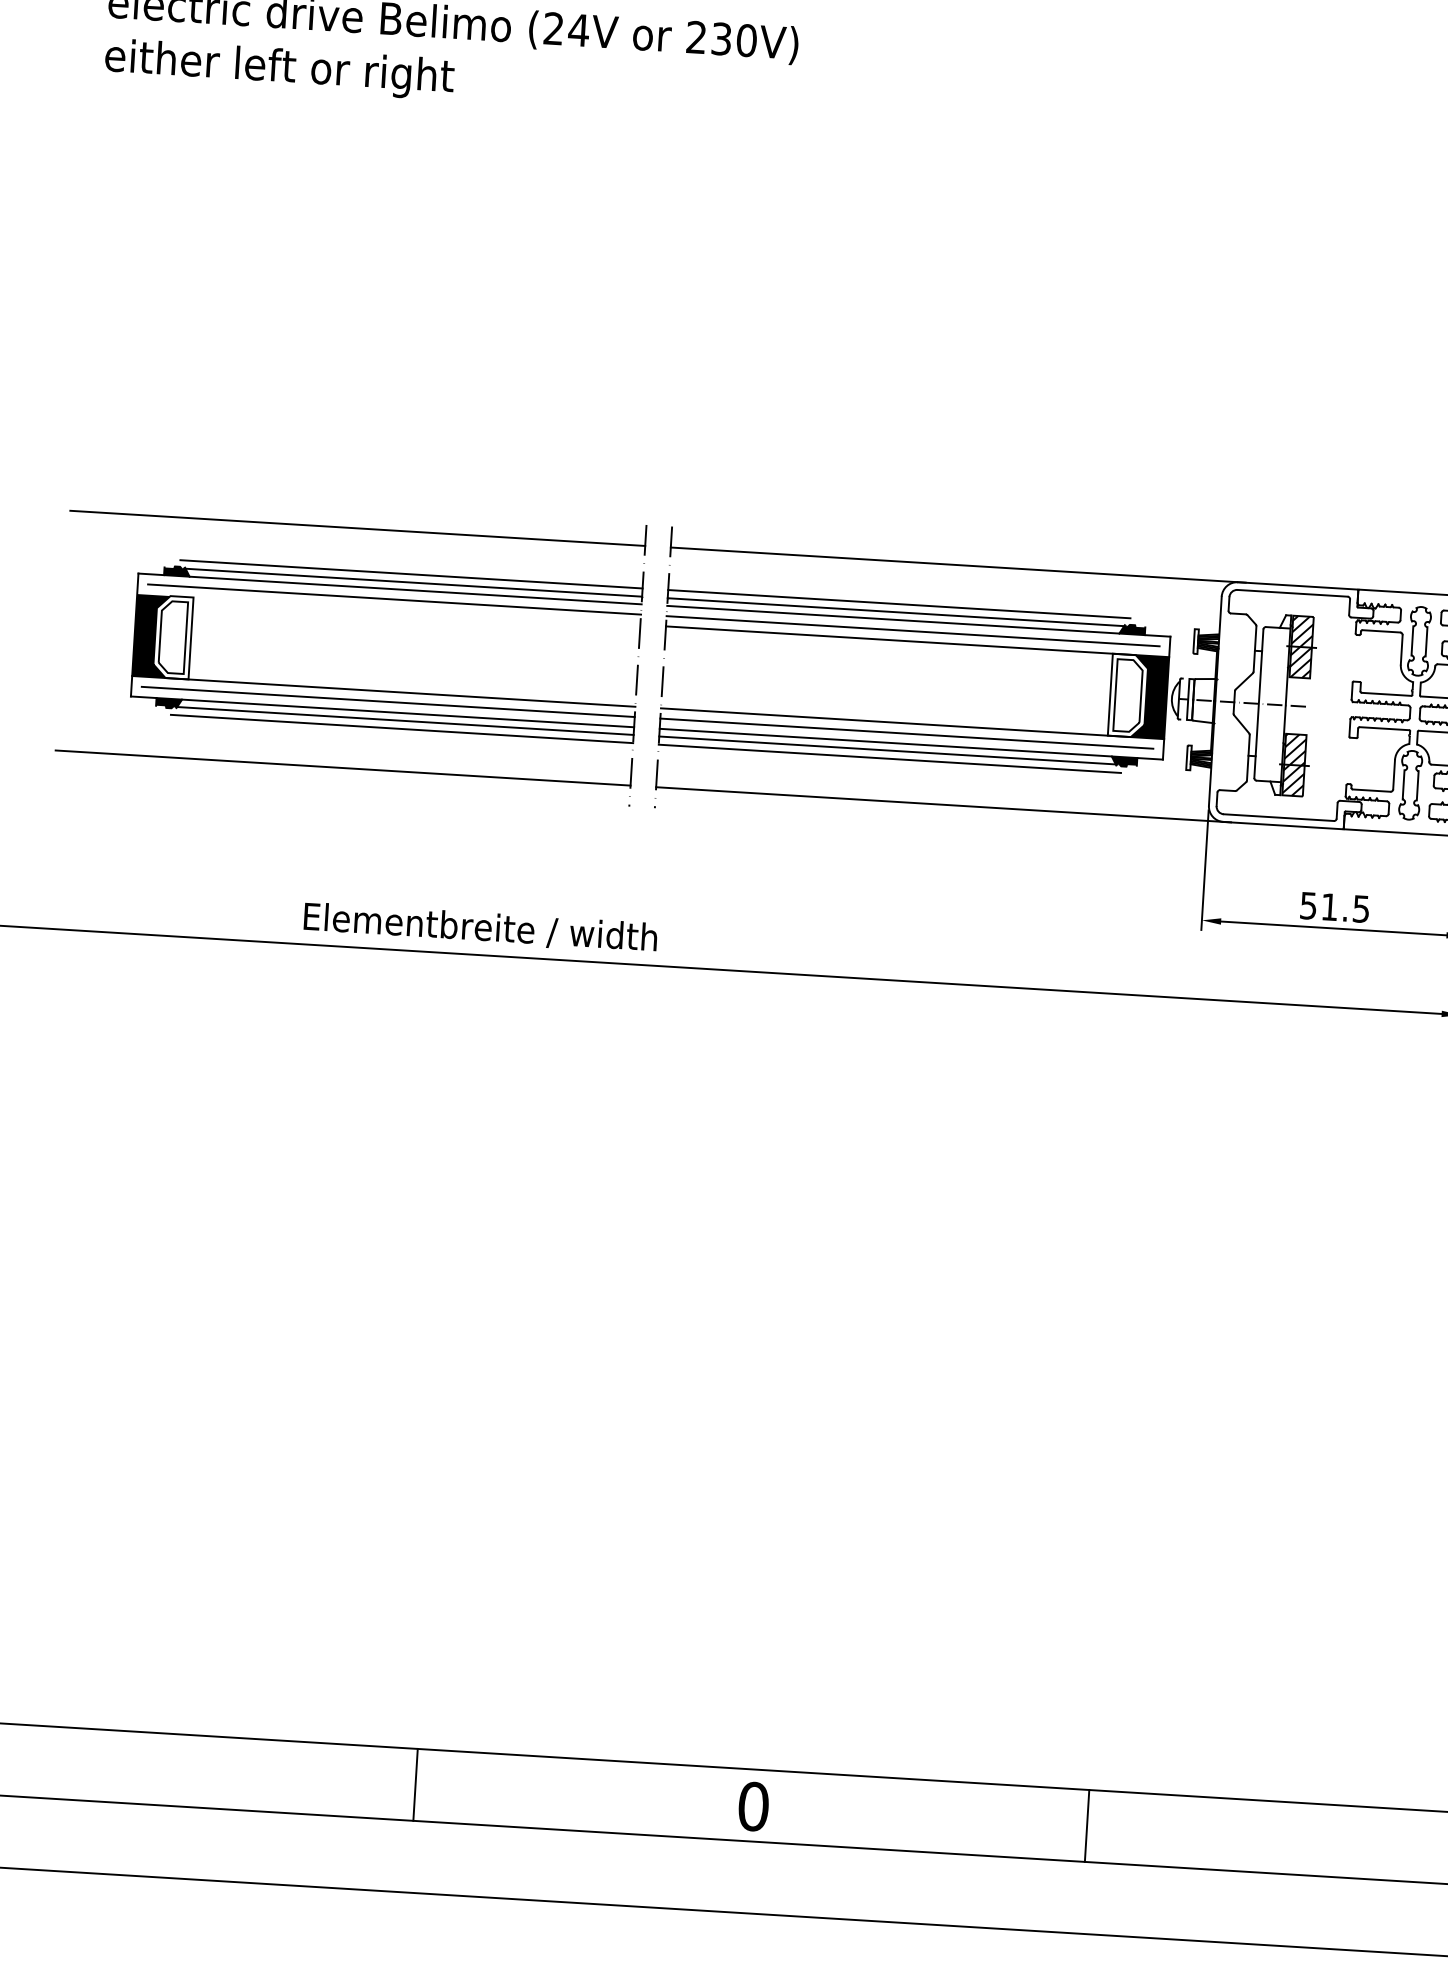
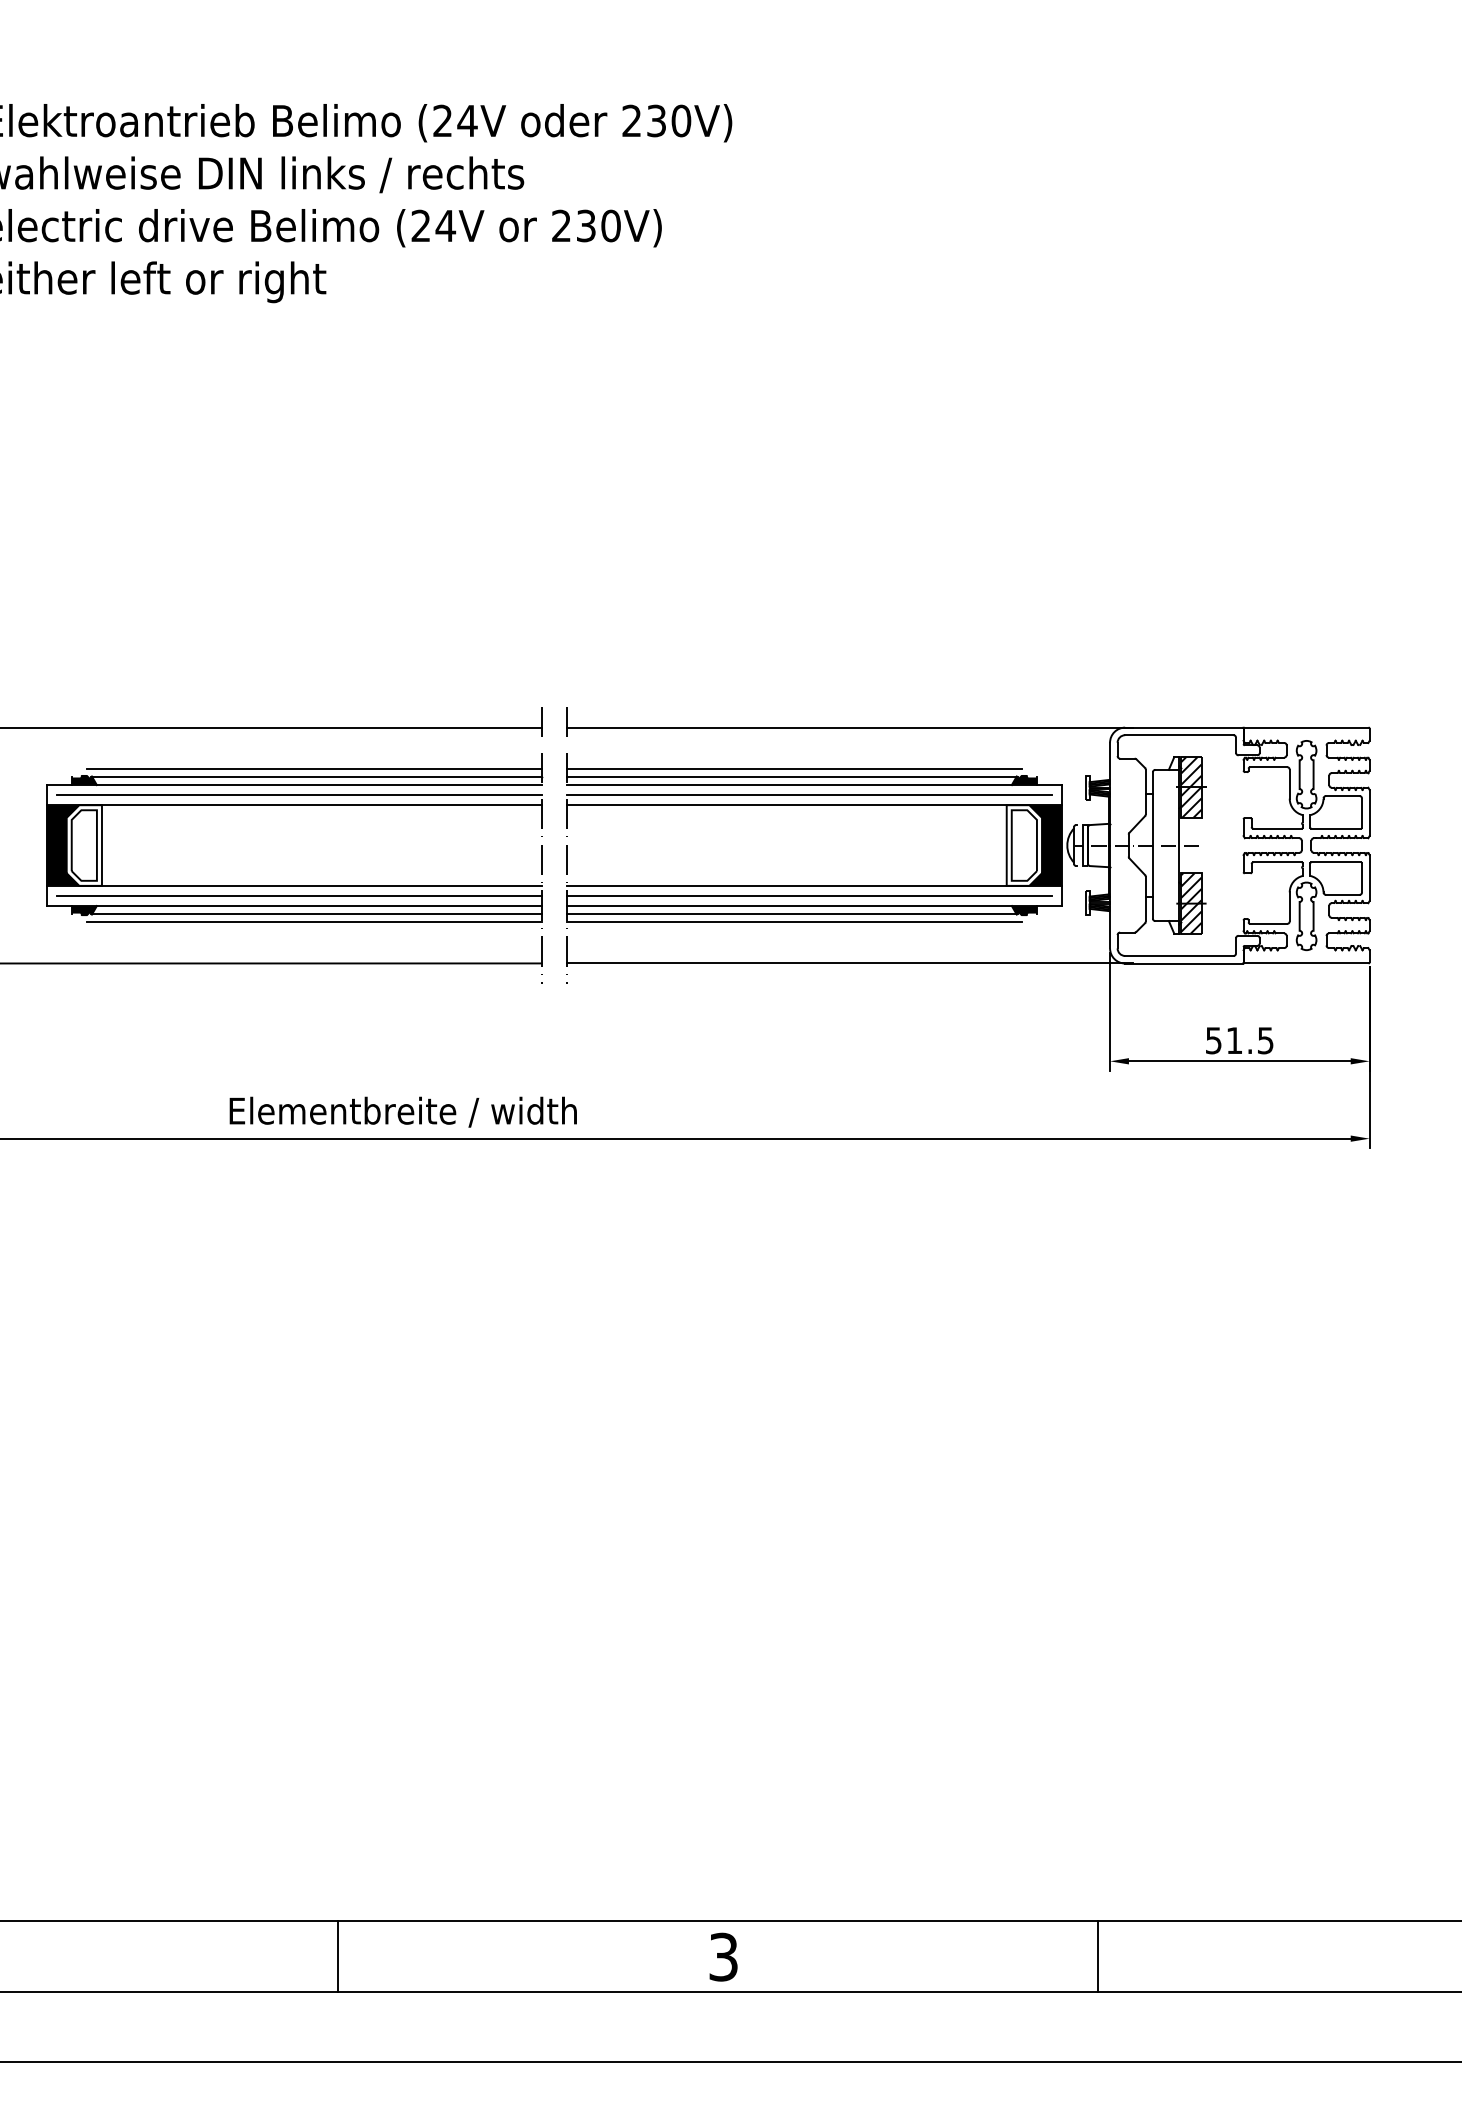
line: (388, 609) -> (293, 805), added
line: (415, 1784) -> (337, 1955), moved
text: (753, 1805) -> (723, 1956), 0 -> 3
line: (1086, 1825) -> (1097, 1955), moved

